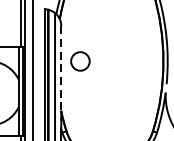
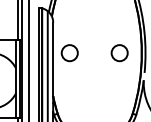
circle: (137, 61) -> (119, 53), added
line: (61, 68) -> (53, 59), dashed -> solid

